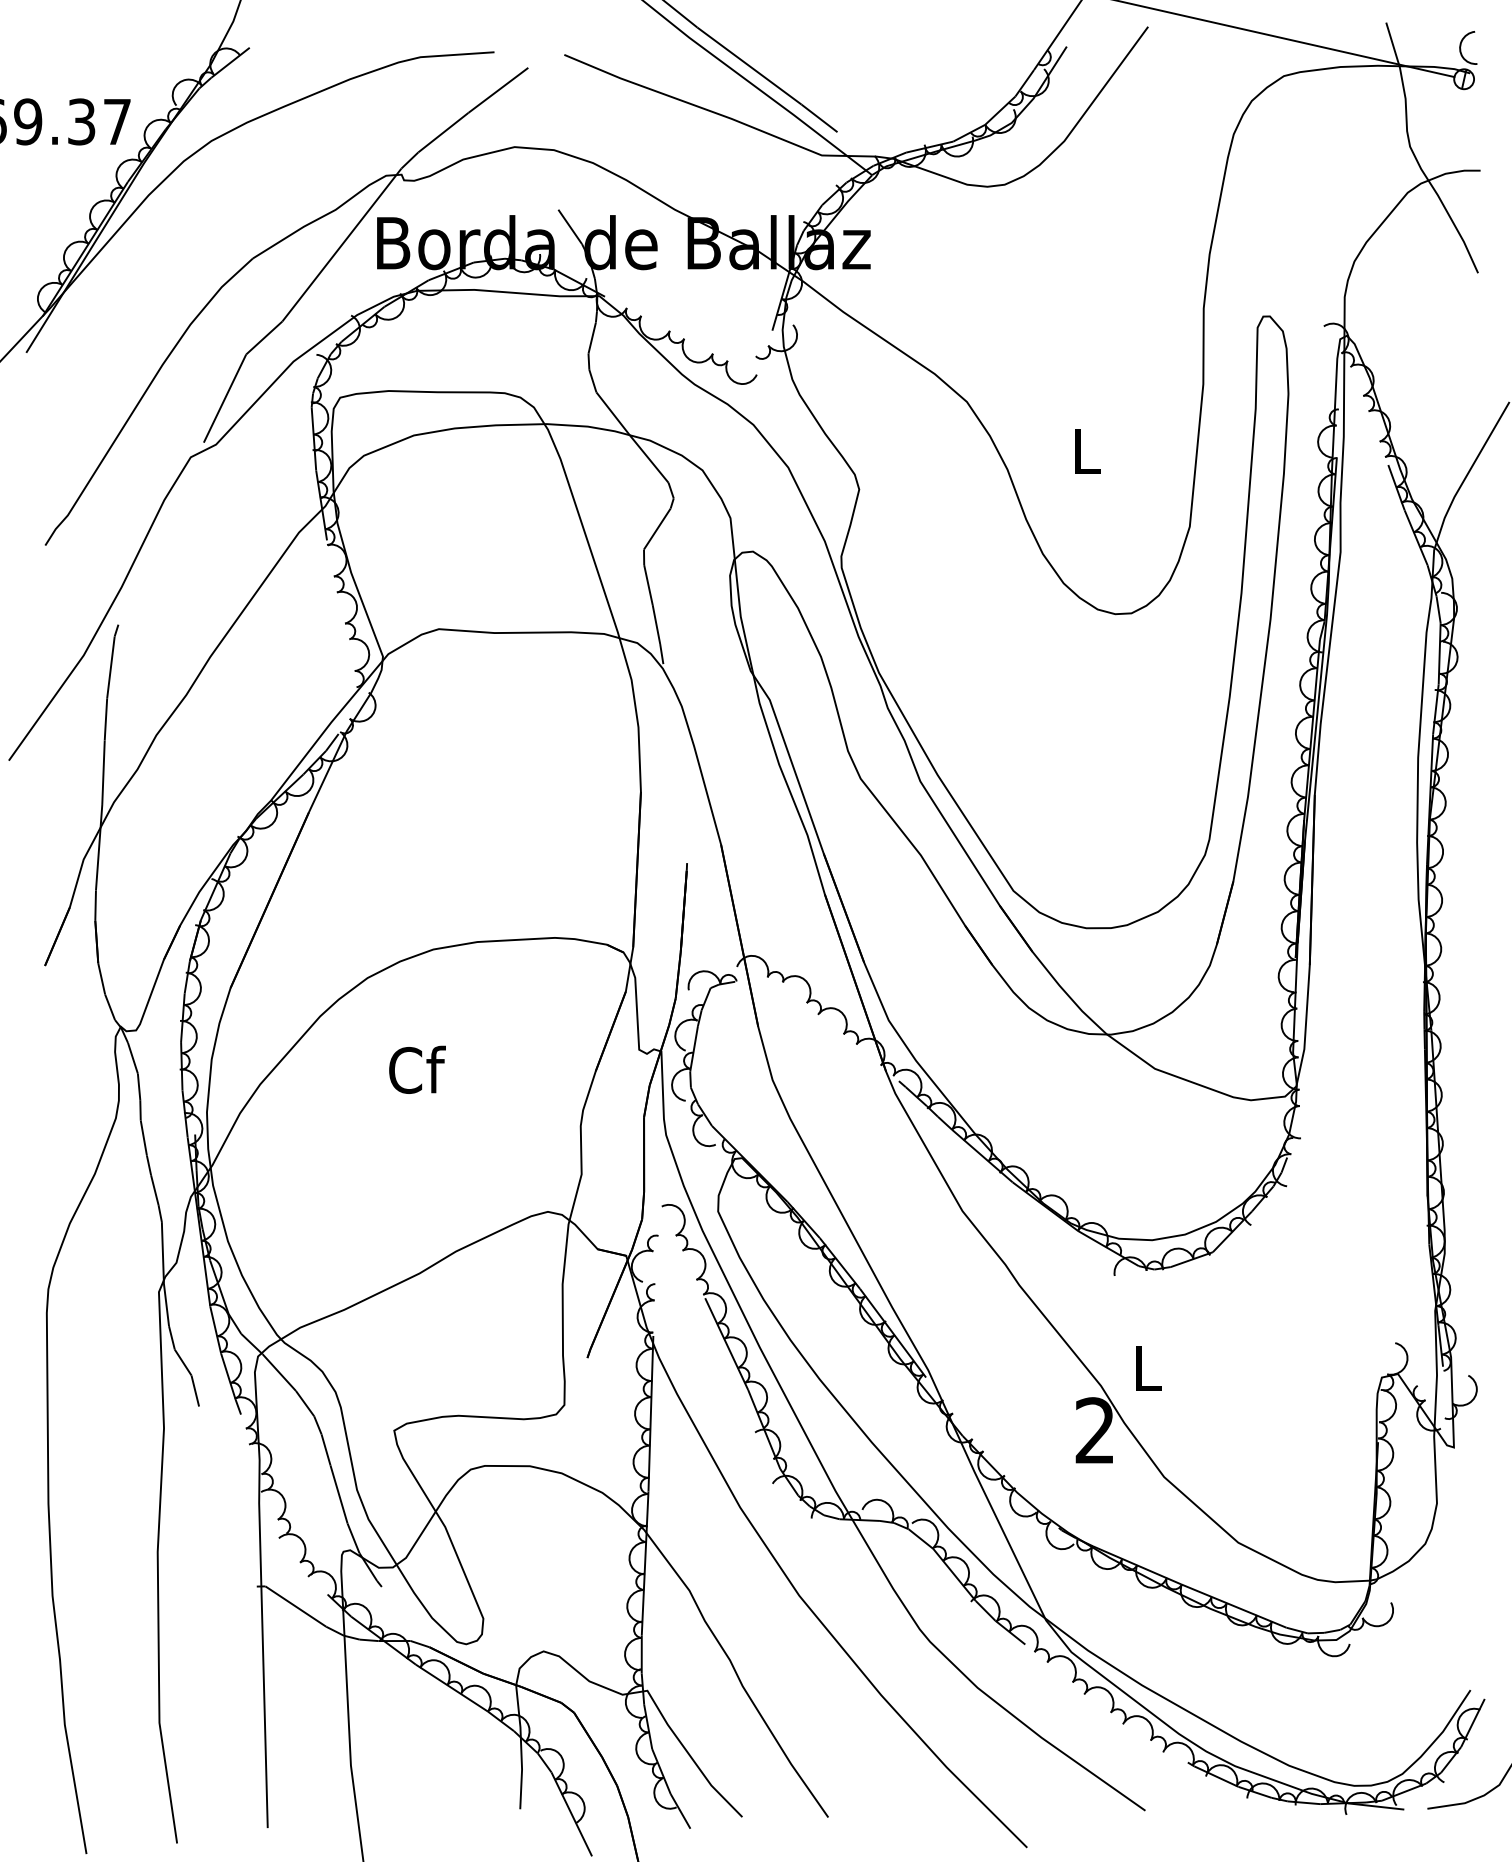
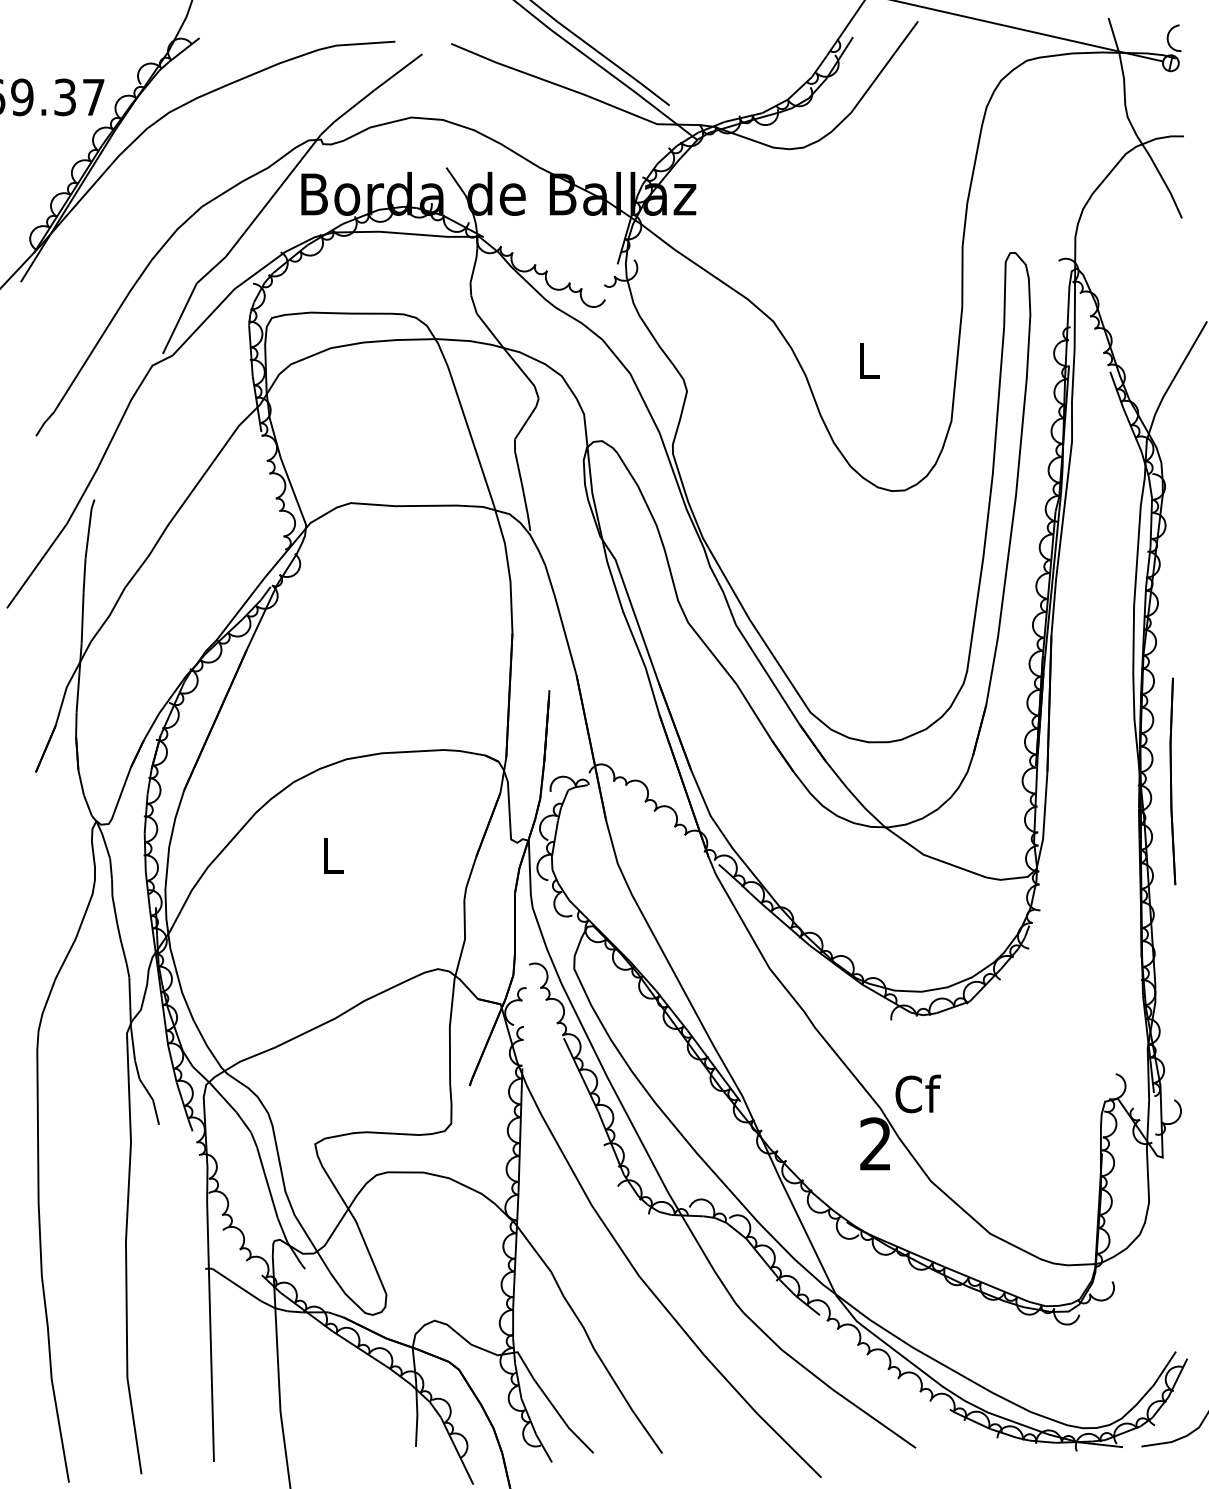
part: (1466, 976) -> (1172, 780), added
text: (417, 1069) -> (333, 855), Cf -> L
text: (1148, 1367) -> (918, 1093), L -> Cf

